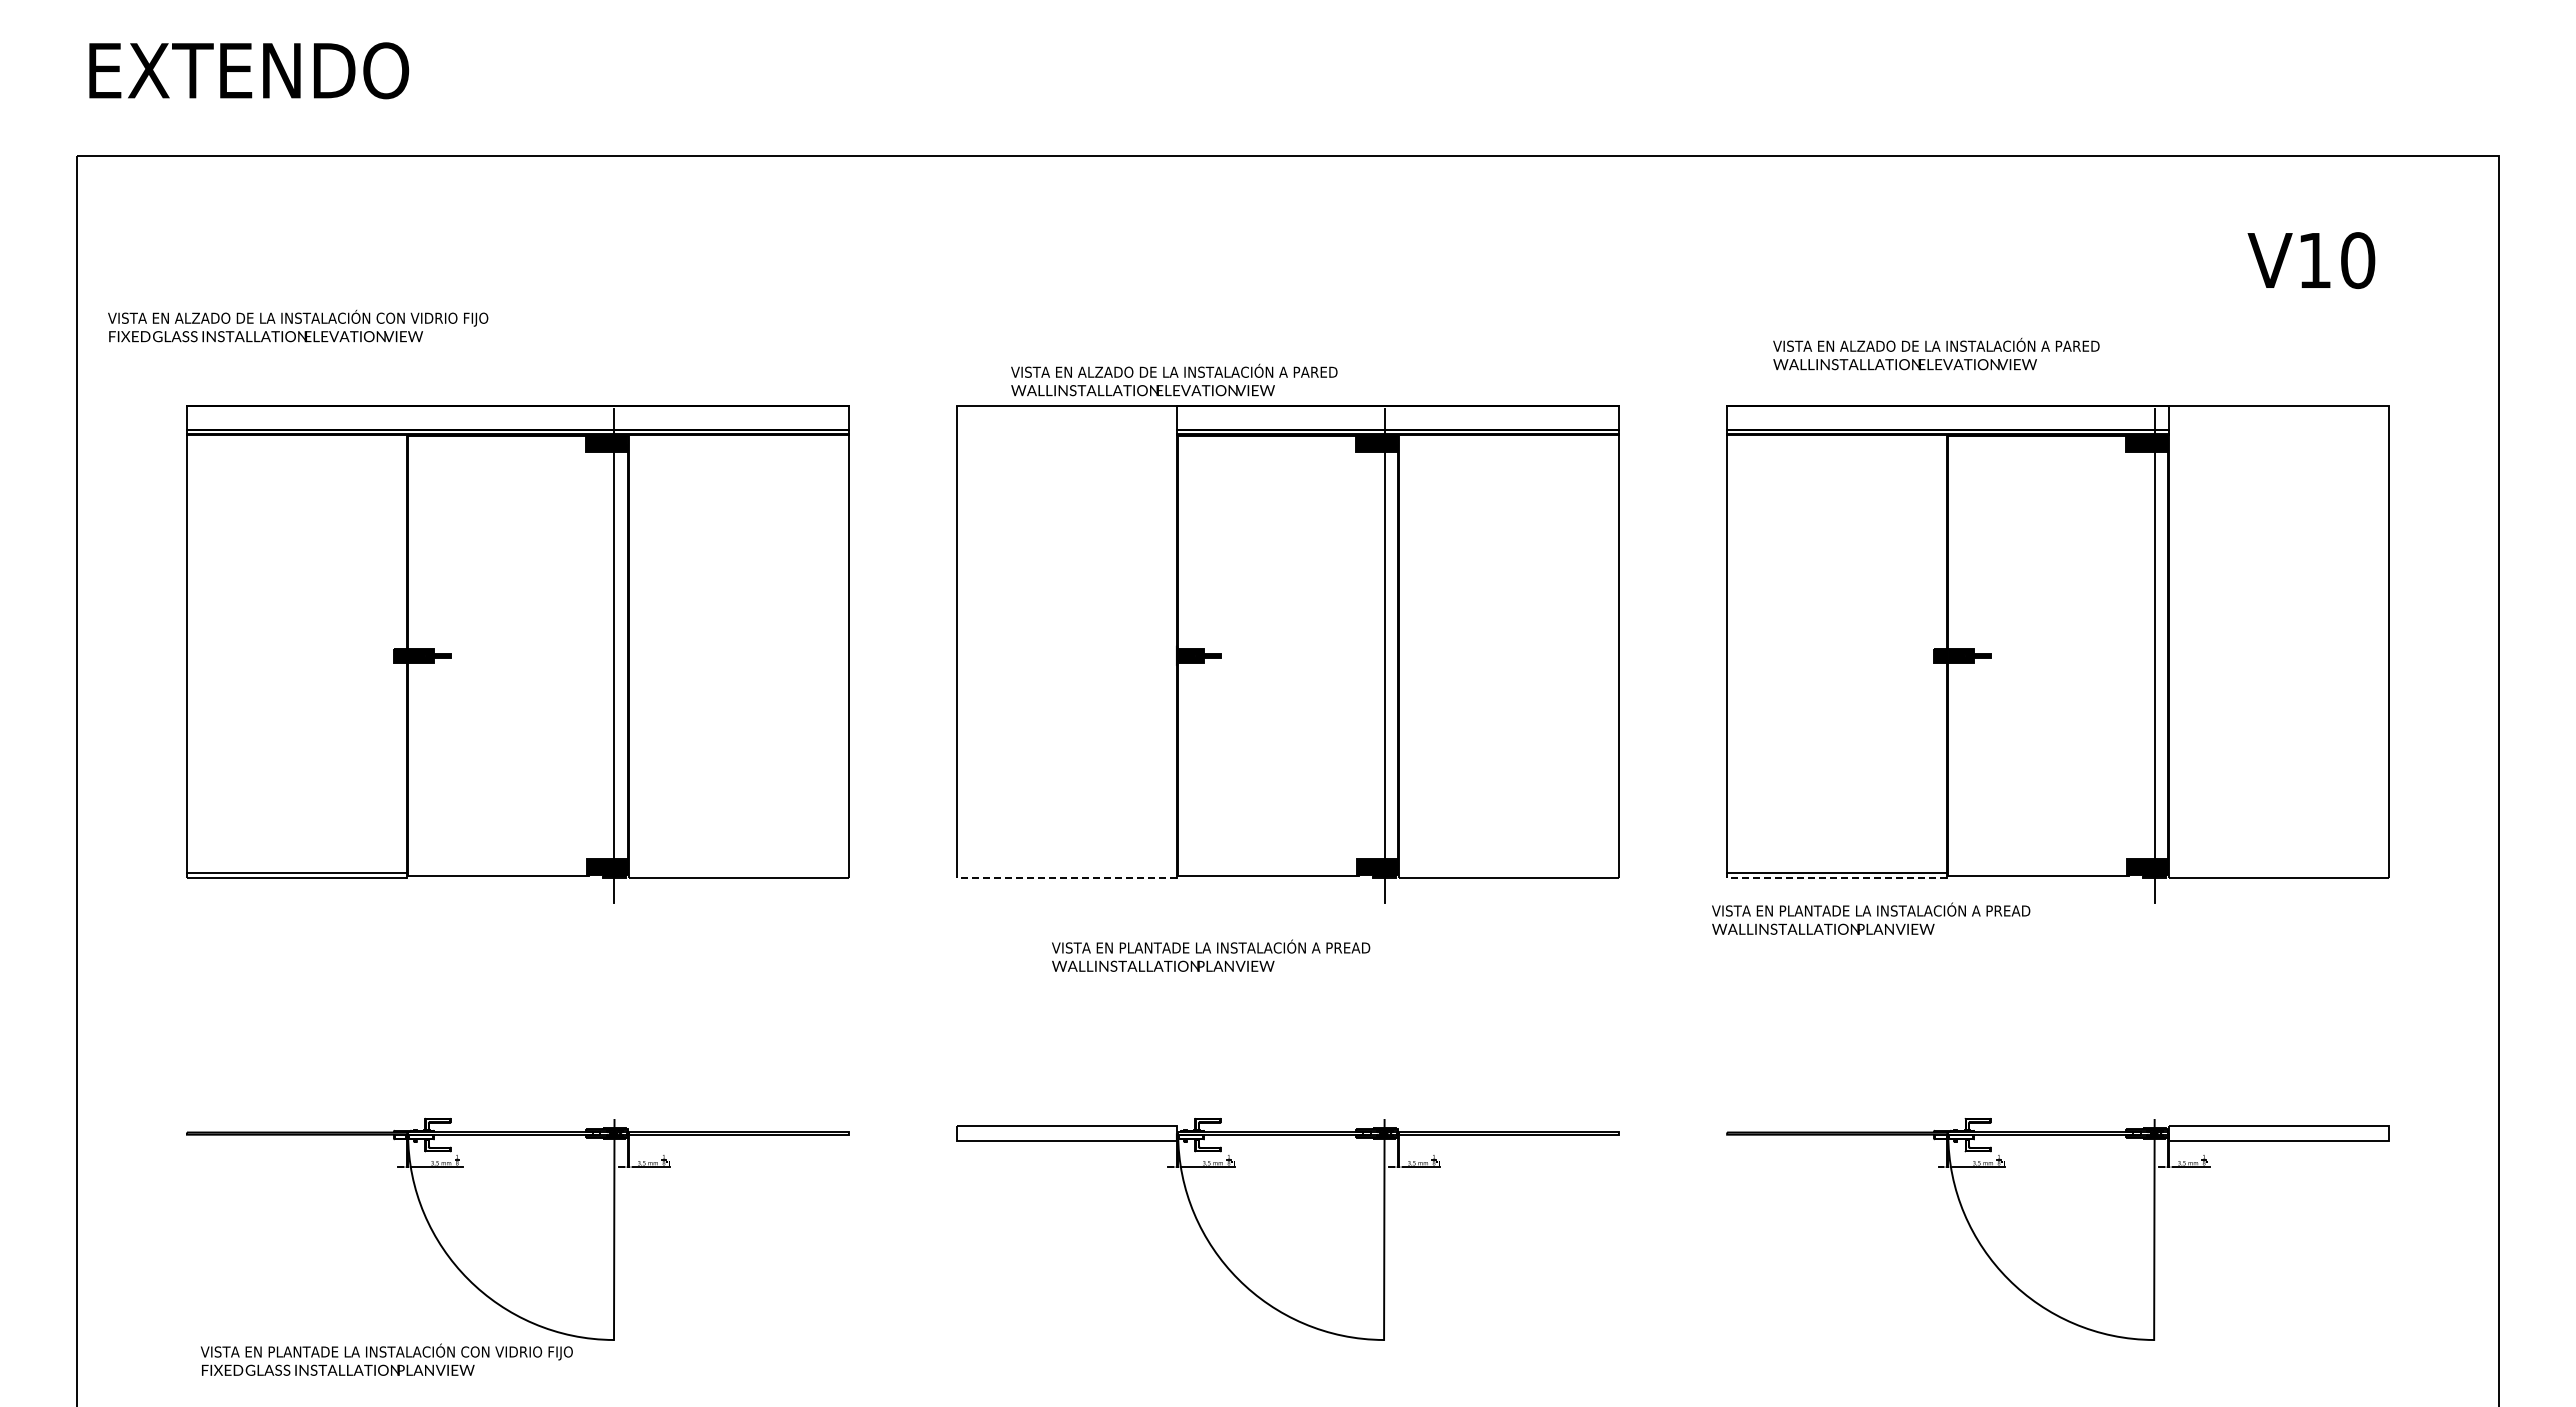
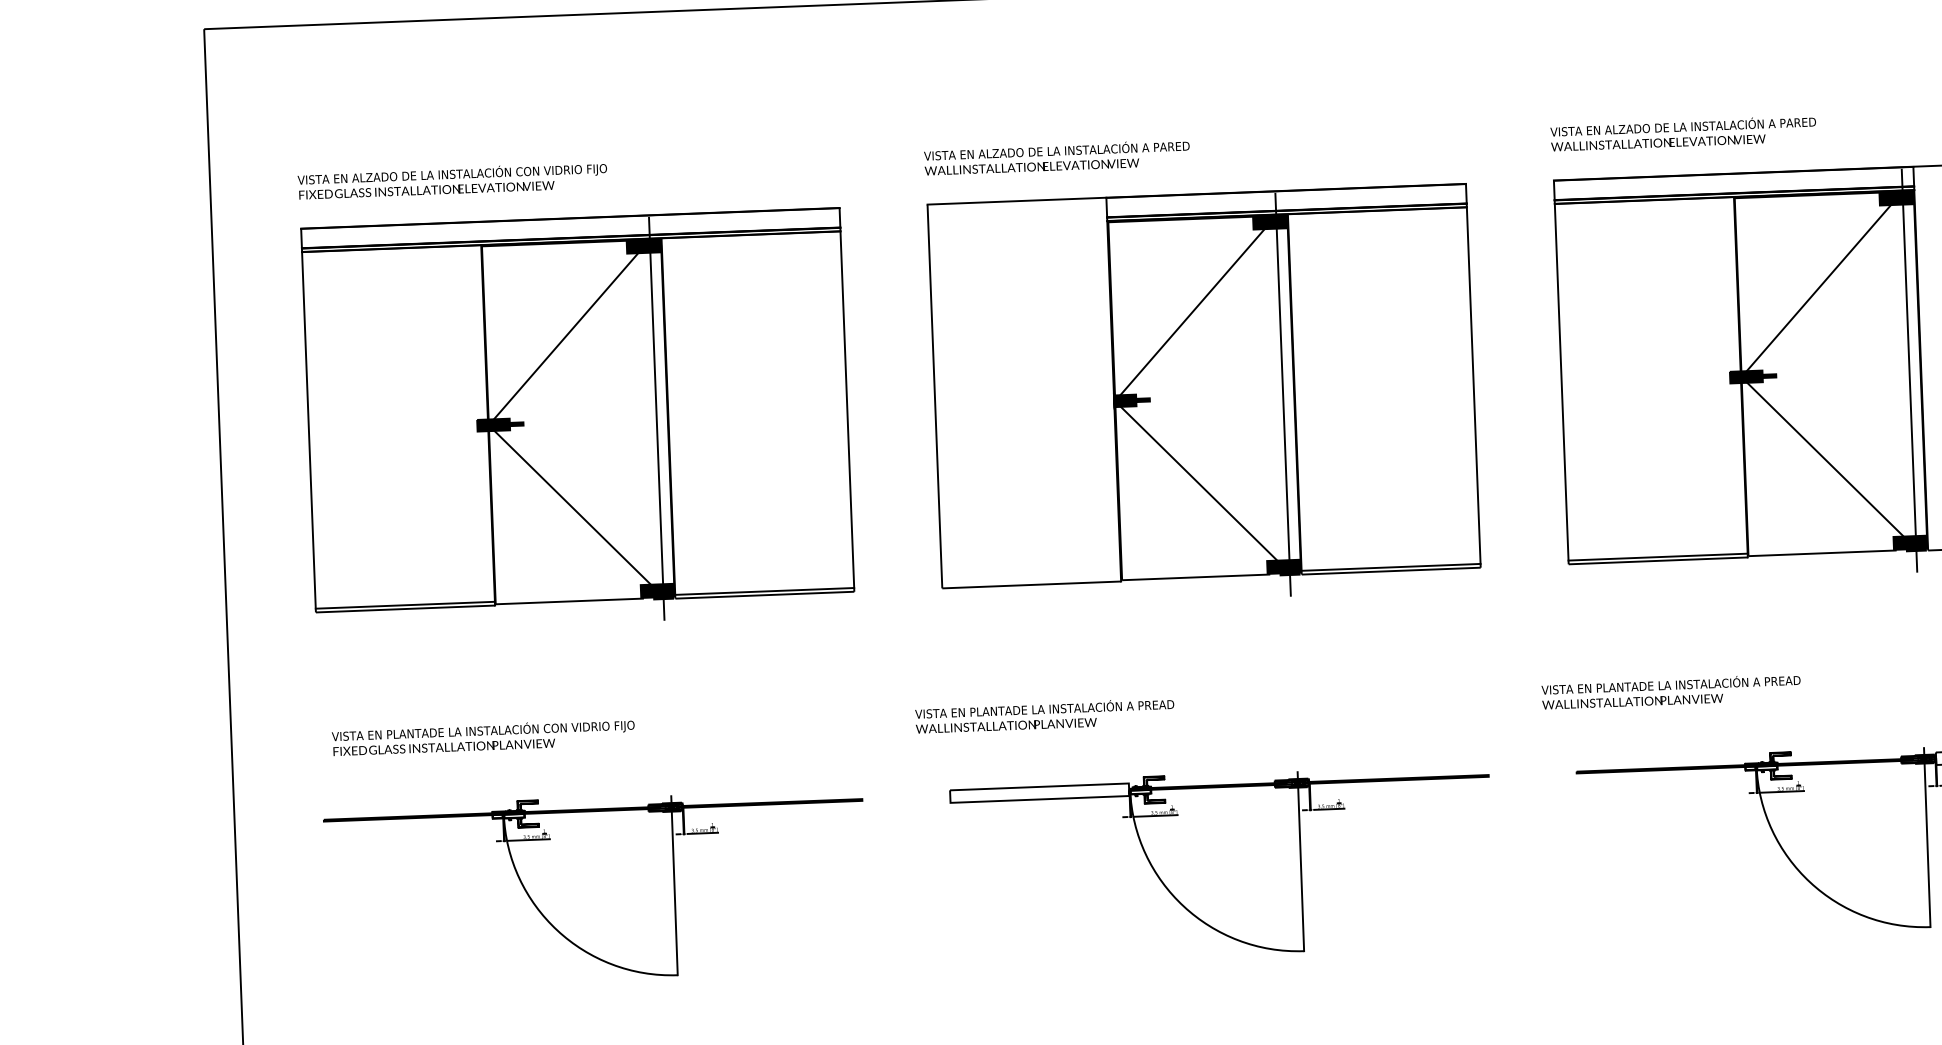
text: (298, 325) -> (452, 180), moved
text: (1936, 353) -> (1683, 132), moved
text: (1174, 380) -> (1057, 157), moved
line: (506, 549) -> (565, 335), added
line: (1276, 549) -> (1191, 311), added
line: (2046, 549) -> (1818, 287), added
line: (506, 761) -> (572, 508), added
line: (1276, 761) -> (1198, 483), added
line: (2046, 761) -> (1824, 459), added
line: (738, 872) -> (764, 591), added
line: (1508, 872) -> (1390, 567), added
line: (1066, 877) -> (1031, 584), dashed -> solid
line: (1836, 877) -> (1657, 560), dashed -> solid
text: (1871, 918) -> (1671, 691), moved
text: (1211, 955) -> (1045, 715), moved
text: (386, 1359) -> (483, 737), moved

